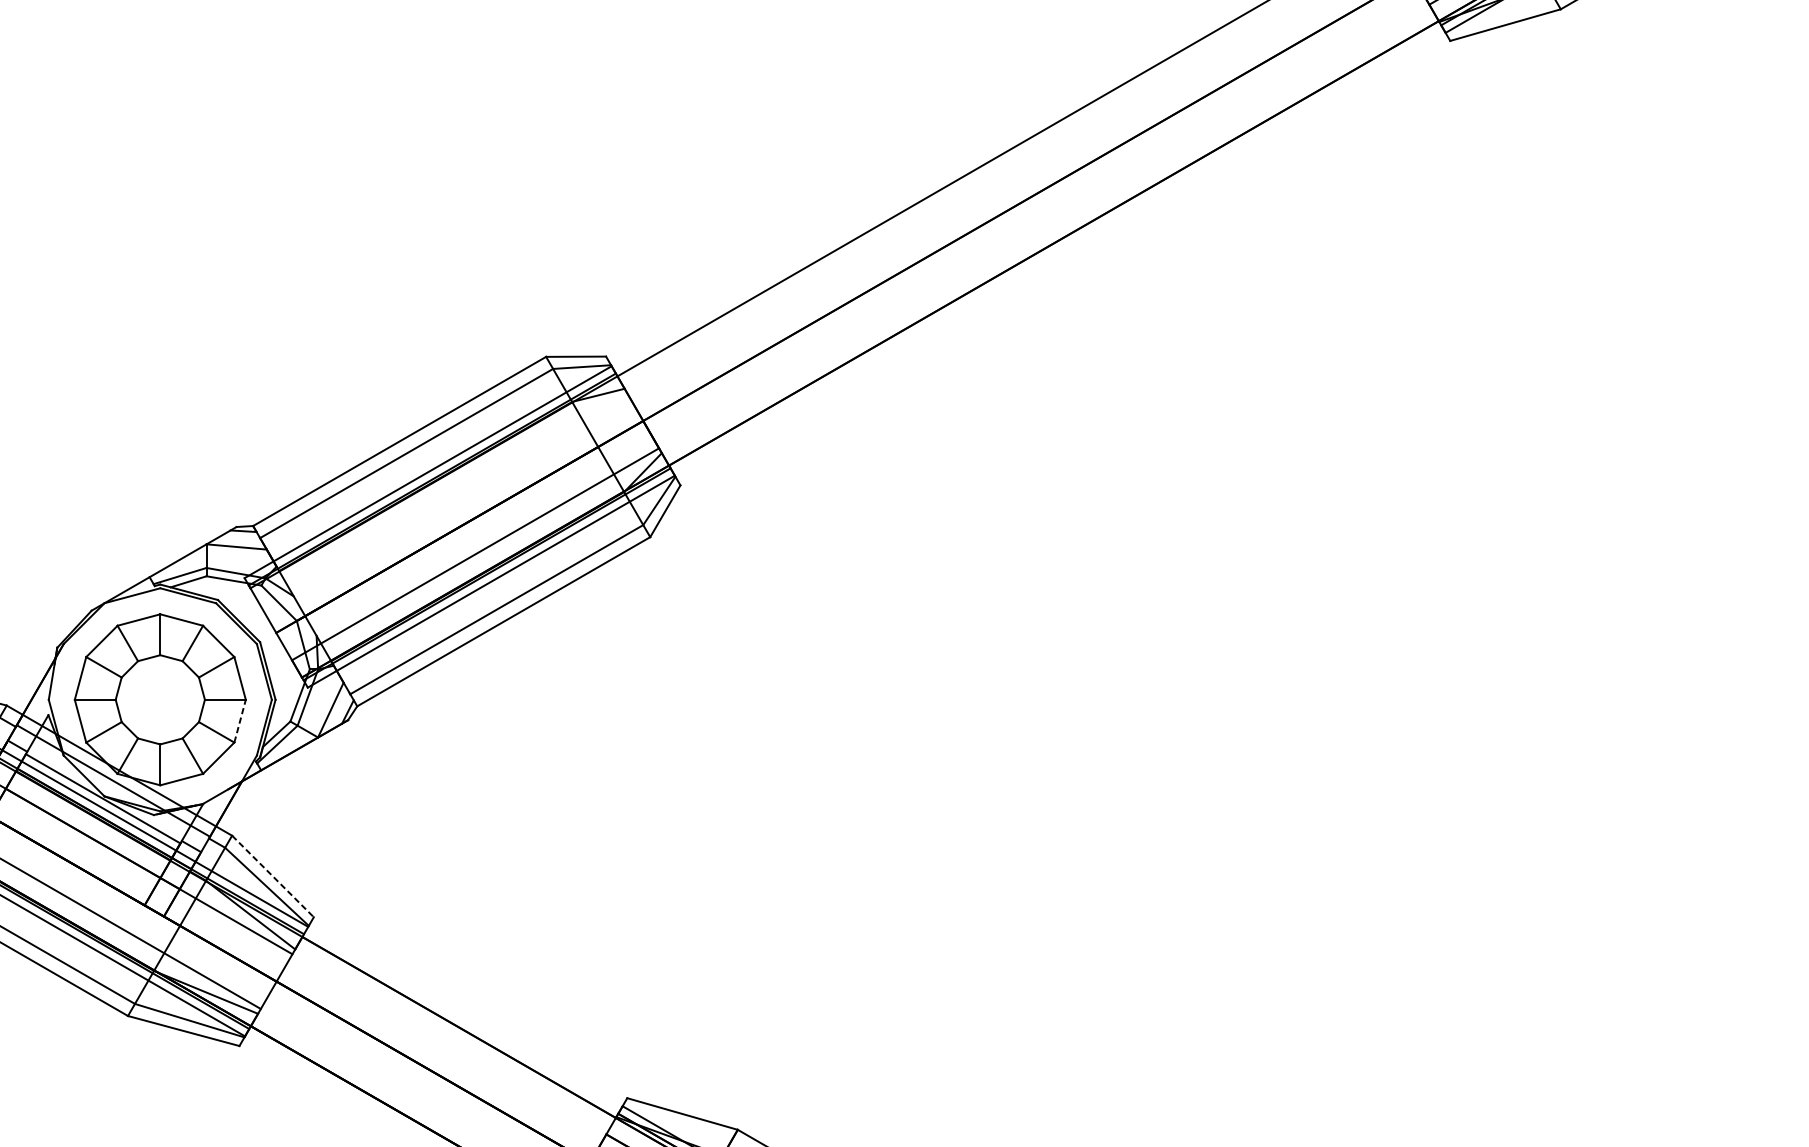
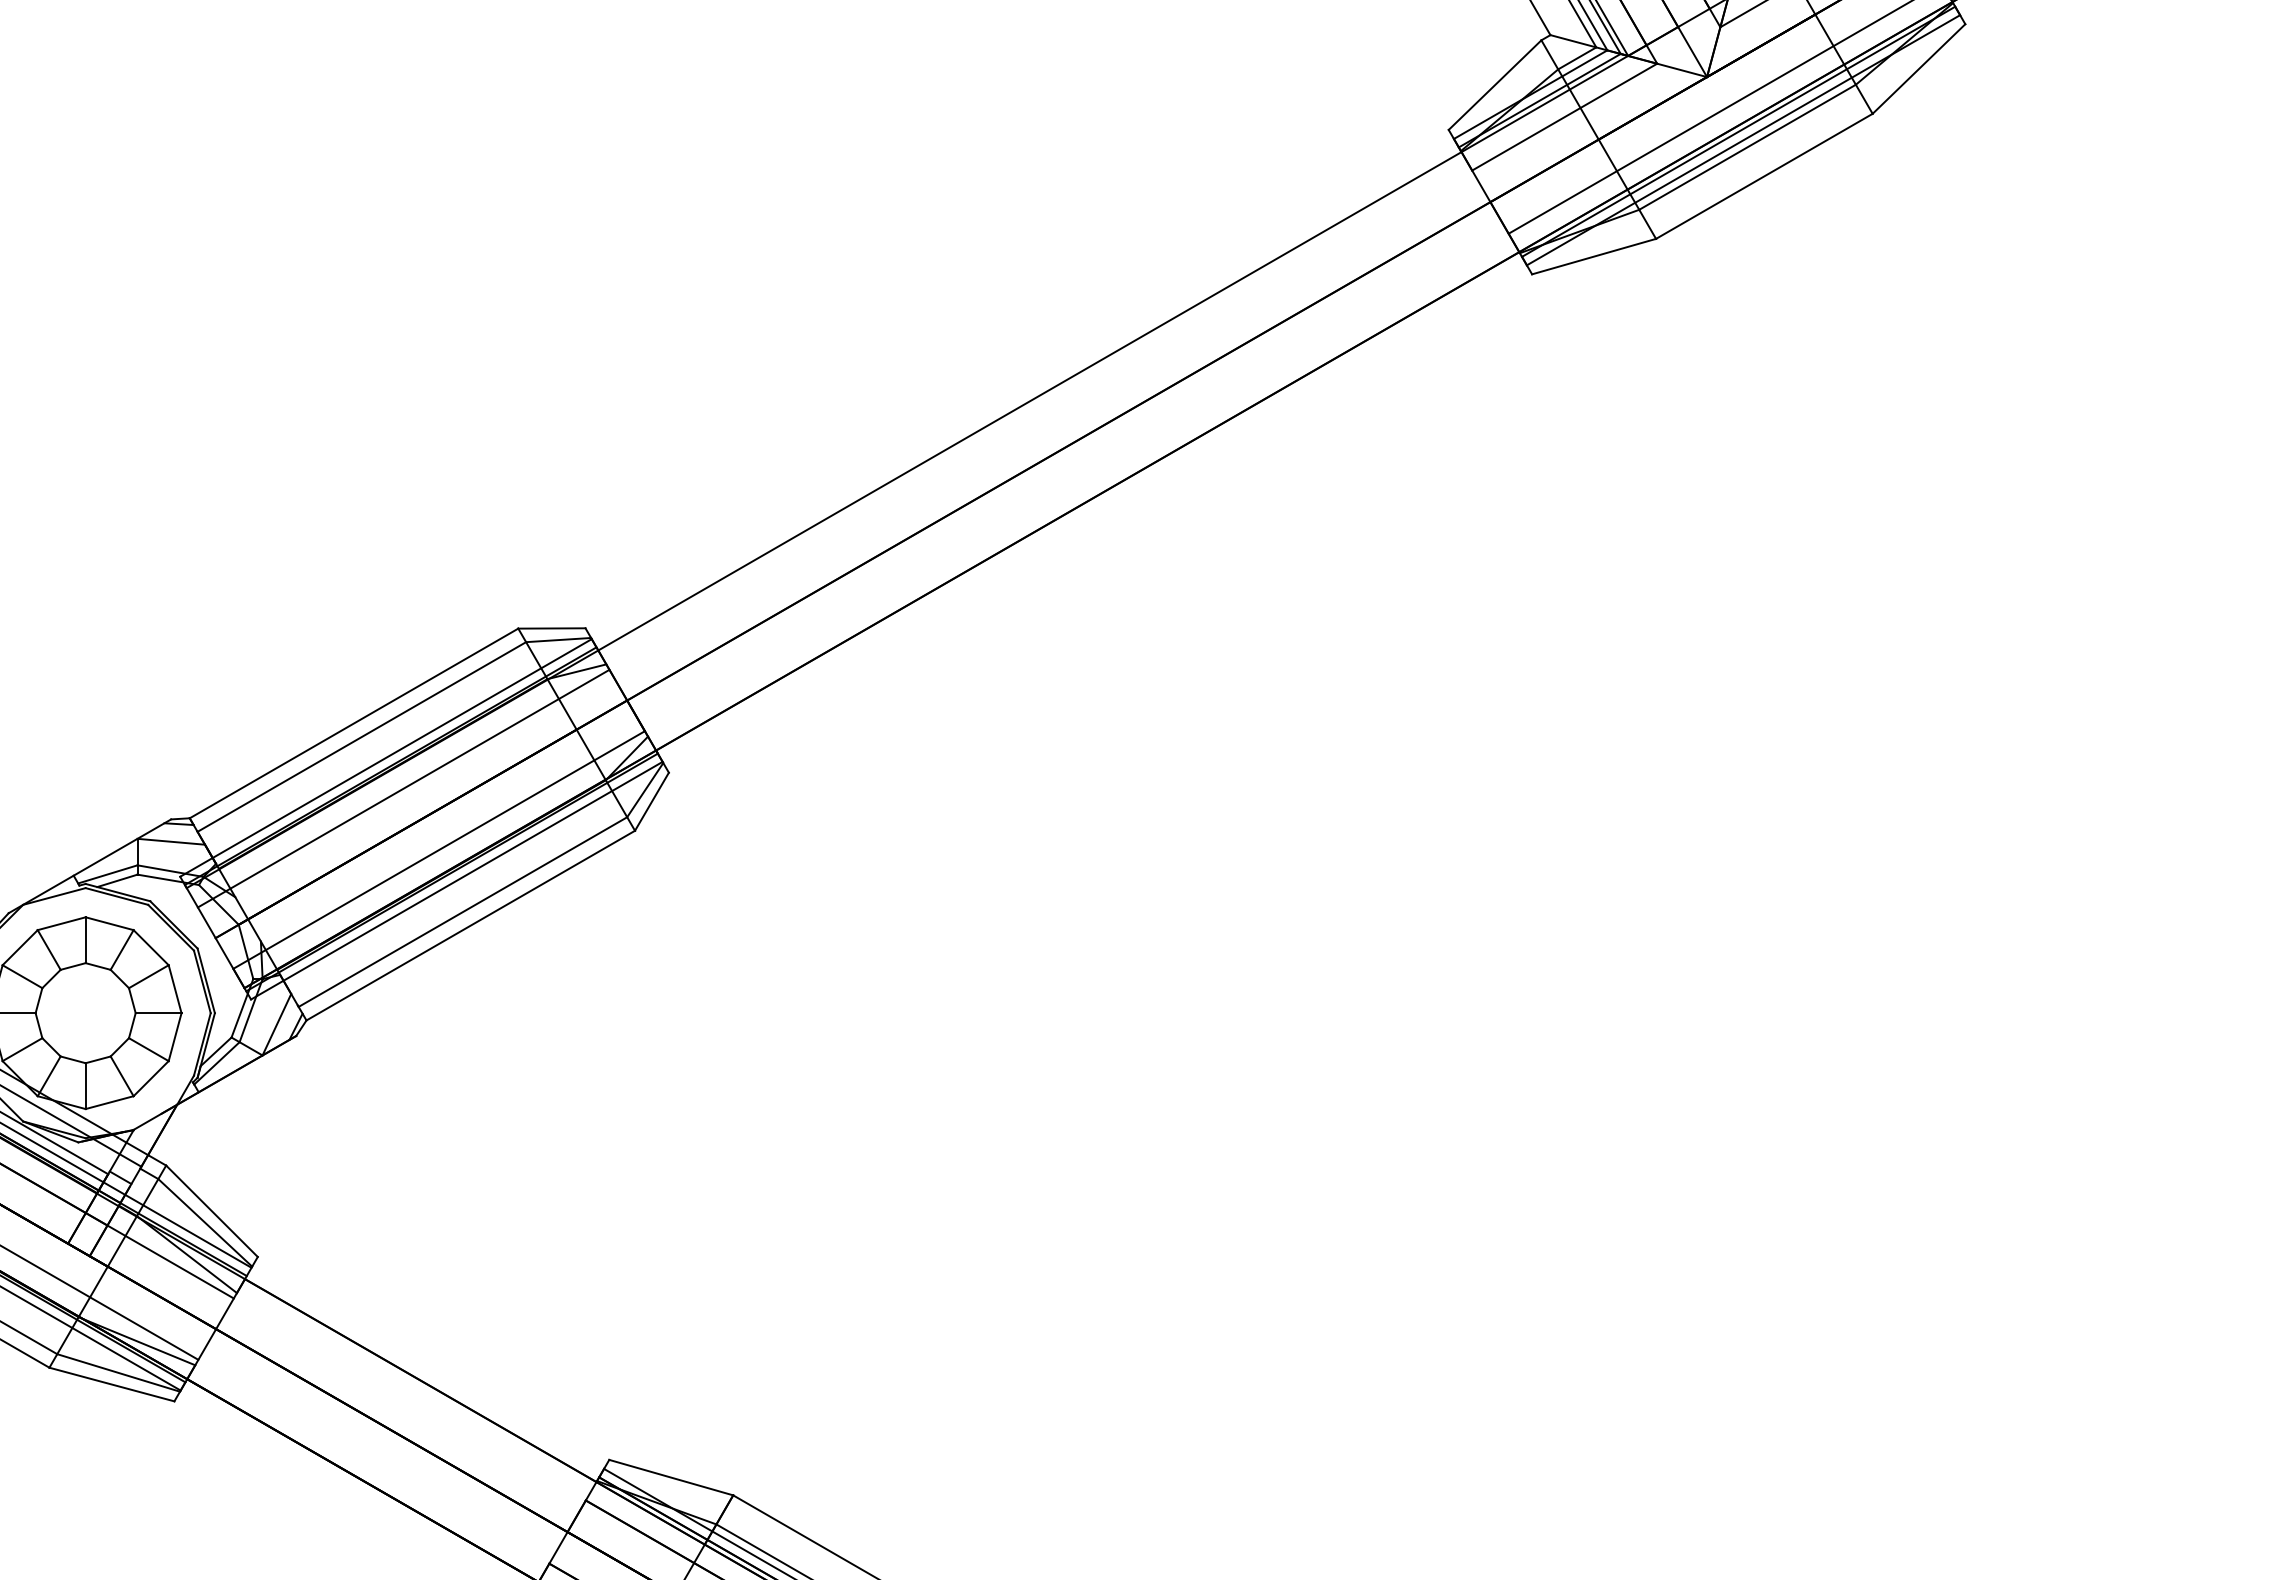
line: (443, 499) -> (403, 788), added
line: (240, 721) -> (175, 1037), dashed -> solid
line: (272, 876) -> (211, 1211), dashed -> solid

